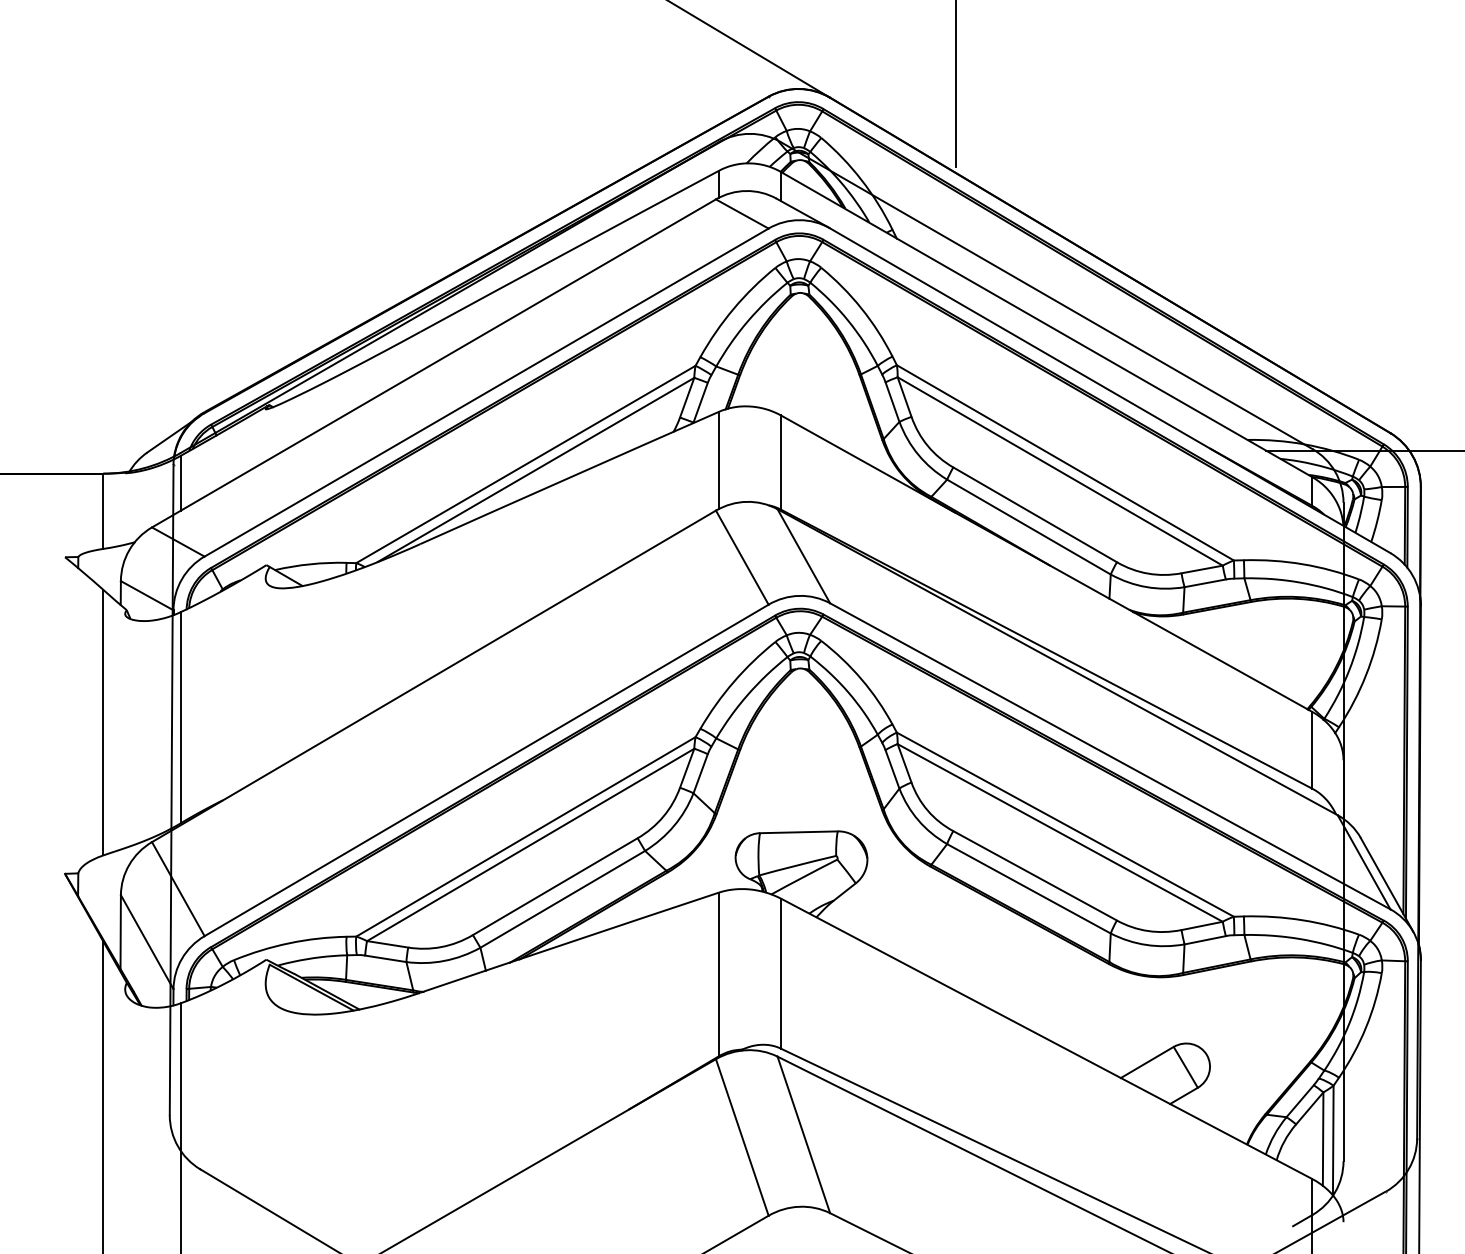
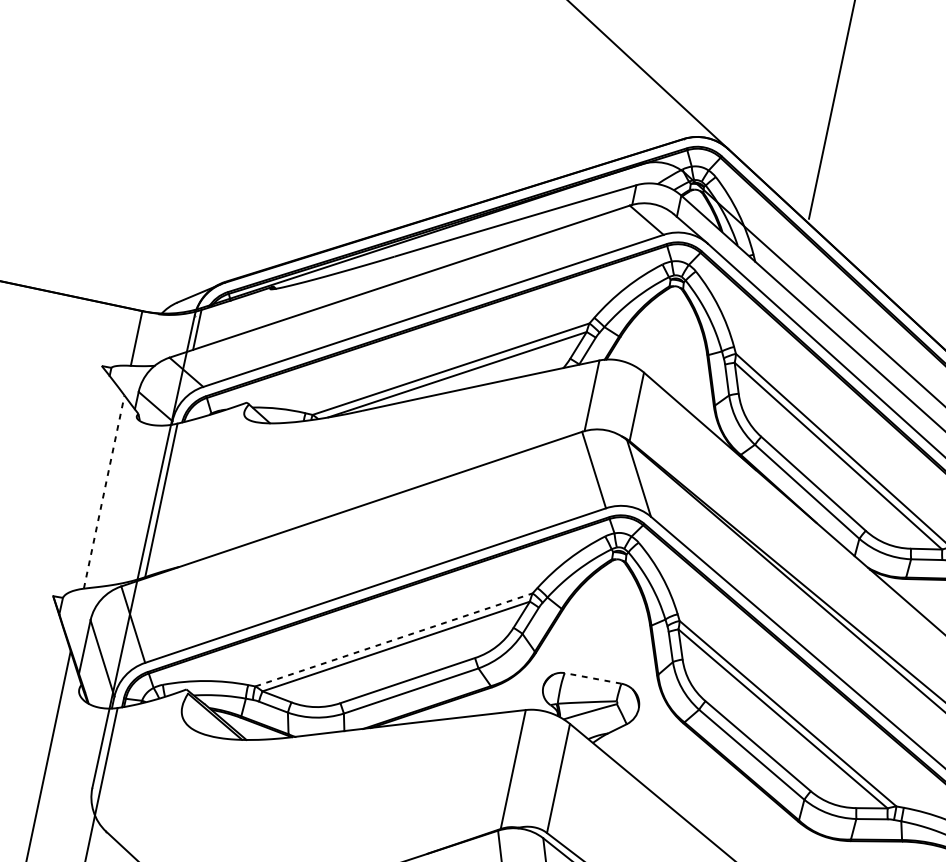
line: (103, 722) -> (104, 492), solid -> dashed
line: (798, 832) -> (592, 678), solid -> dashed
line: (525, 836) -> (393, 639), solid -> dashed

